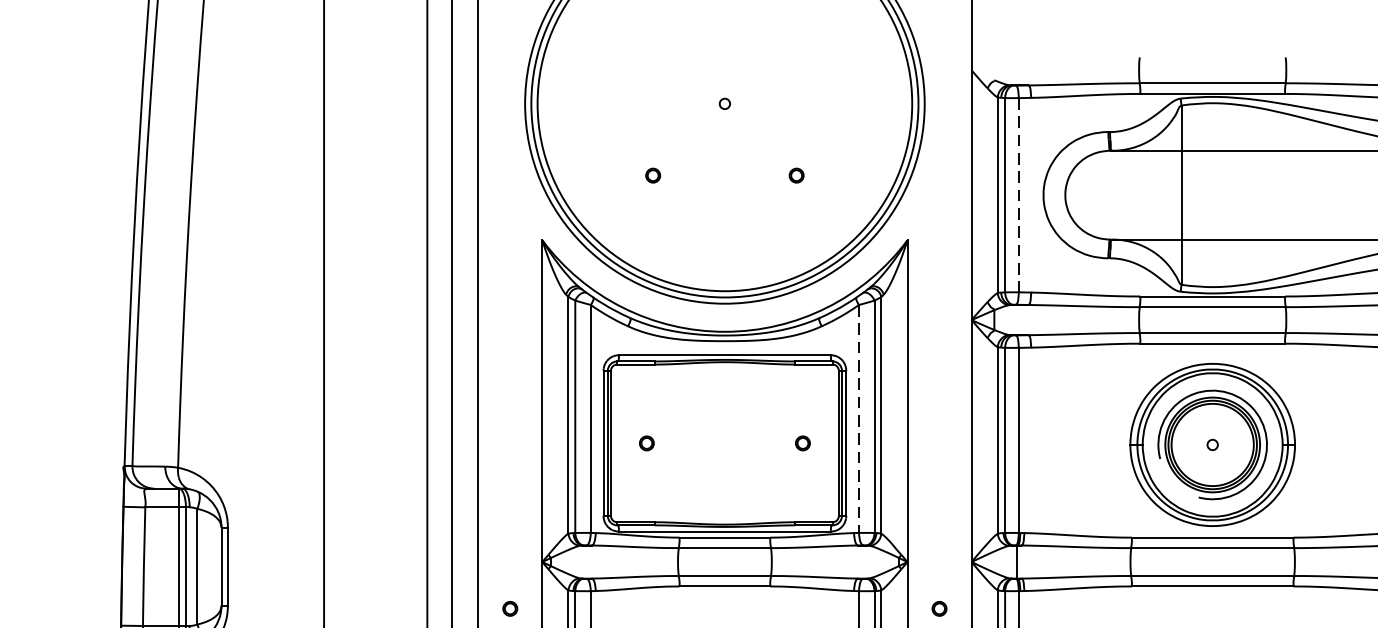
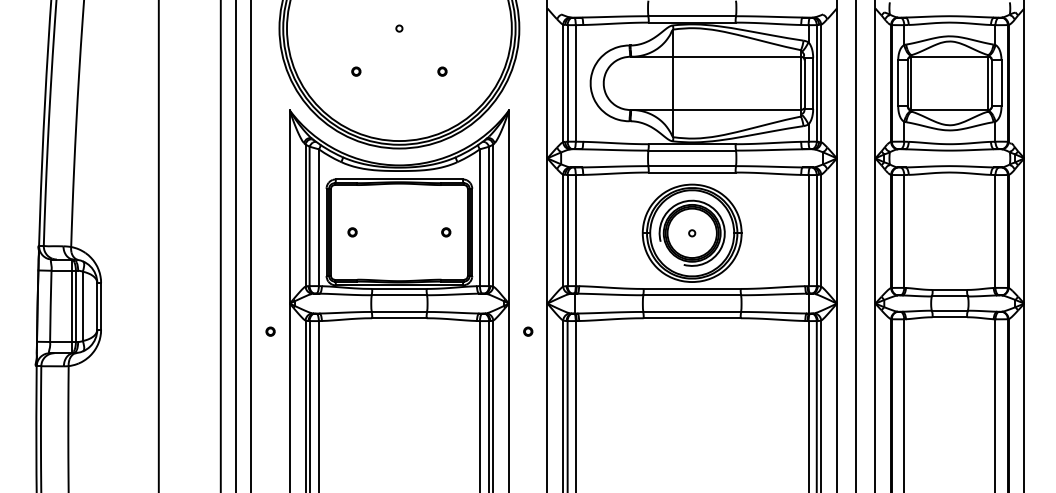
line: (1018, 195) -> (575, 83), dashed -> solid
line: (858, 420) -> (479, 218), dashed -> solid

